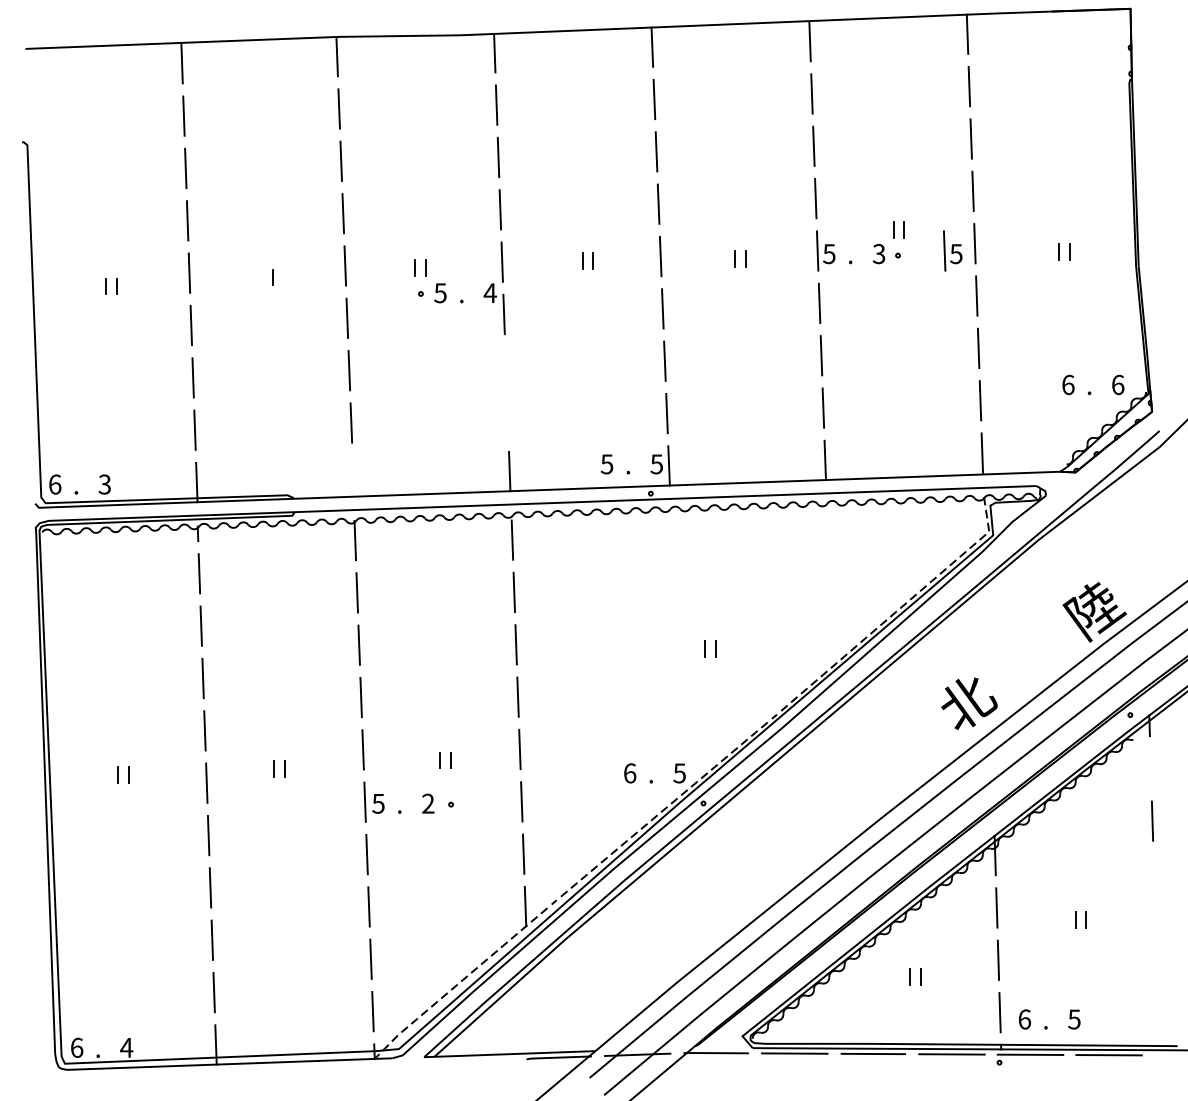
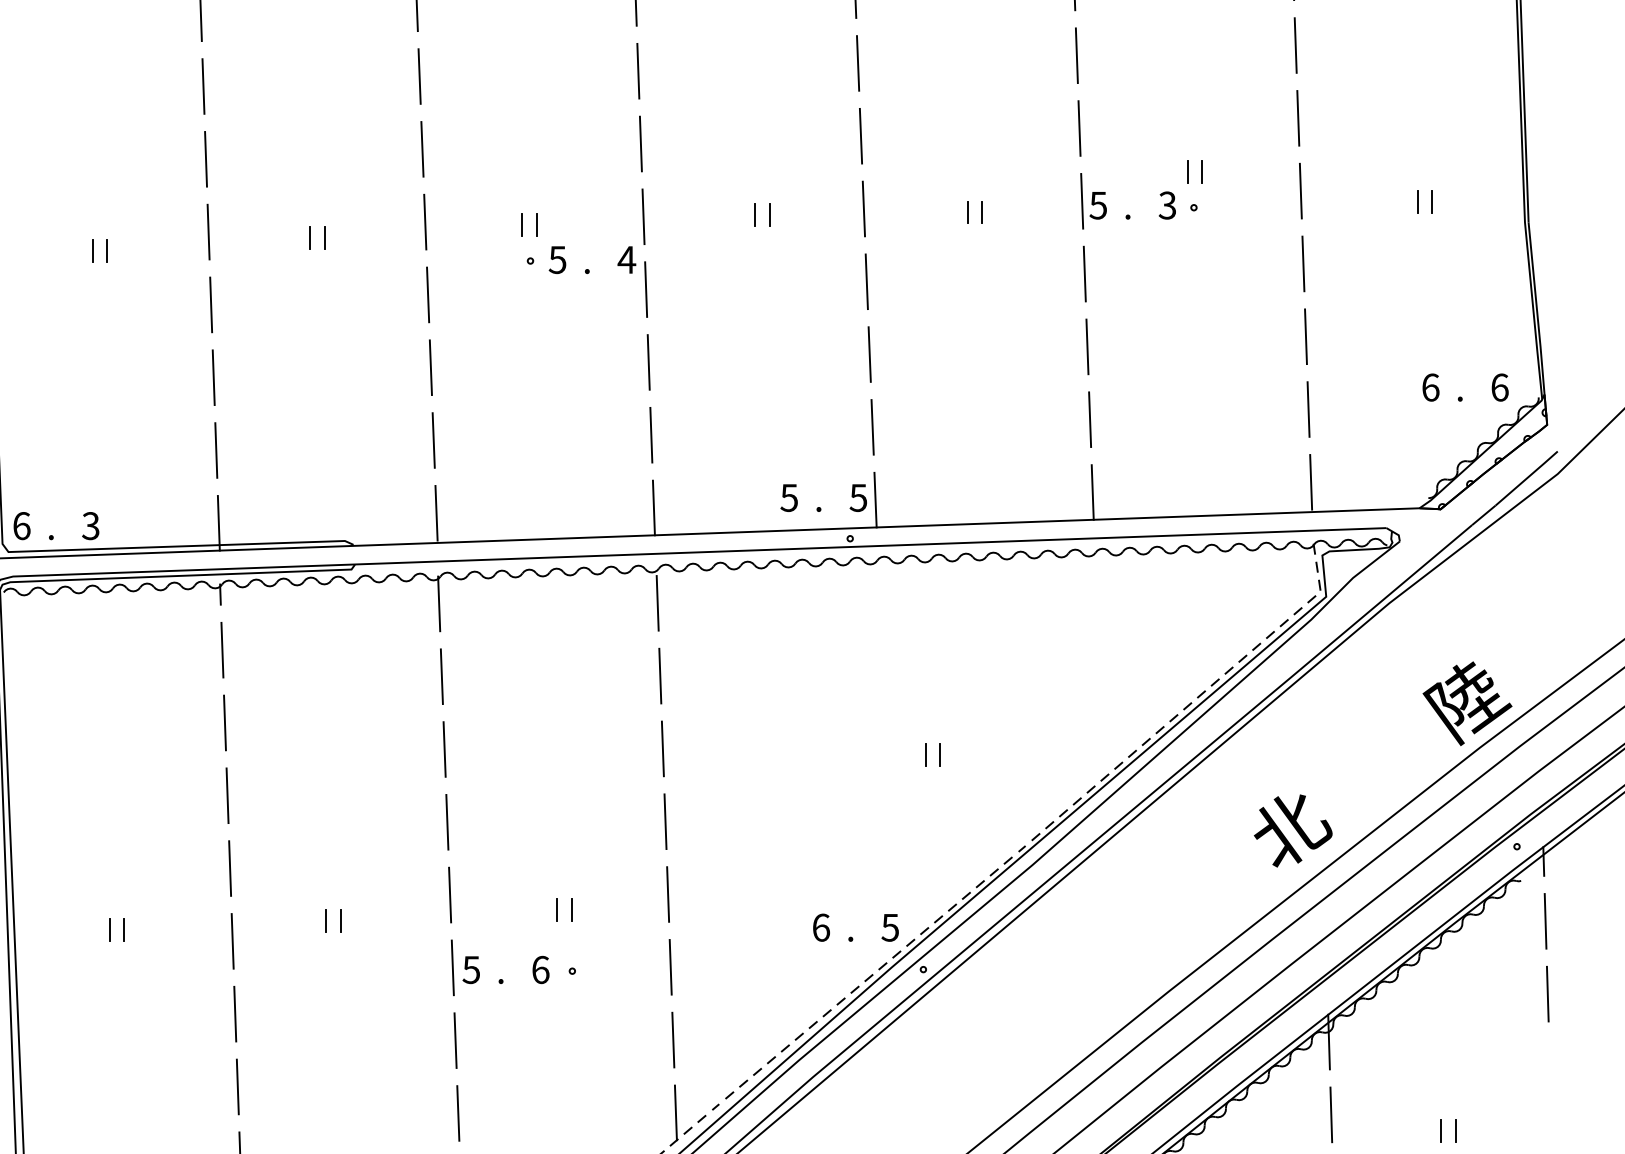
part: (952, 250) -> (1269, 200), removed
line: (261, 277) -> (308, 238), added
line: (505, 366) -> (648, 361), added
line: (507, 418) -> (650, 434), added
line: (353, 474) -> (436, 512), added
line: (1150, 768) -> (1544, 920), added
text: (428, 803) -> (540, 969), 2 -> 6

